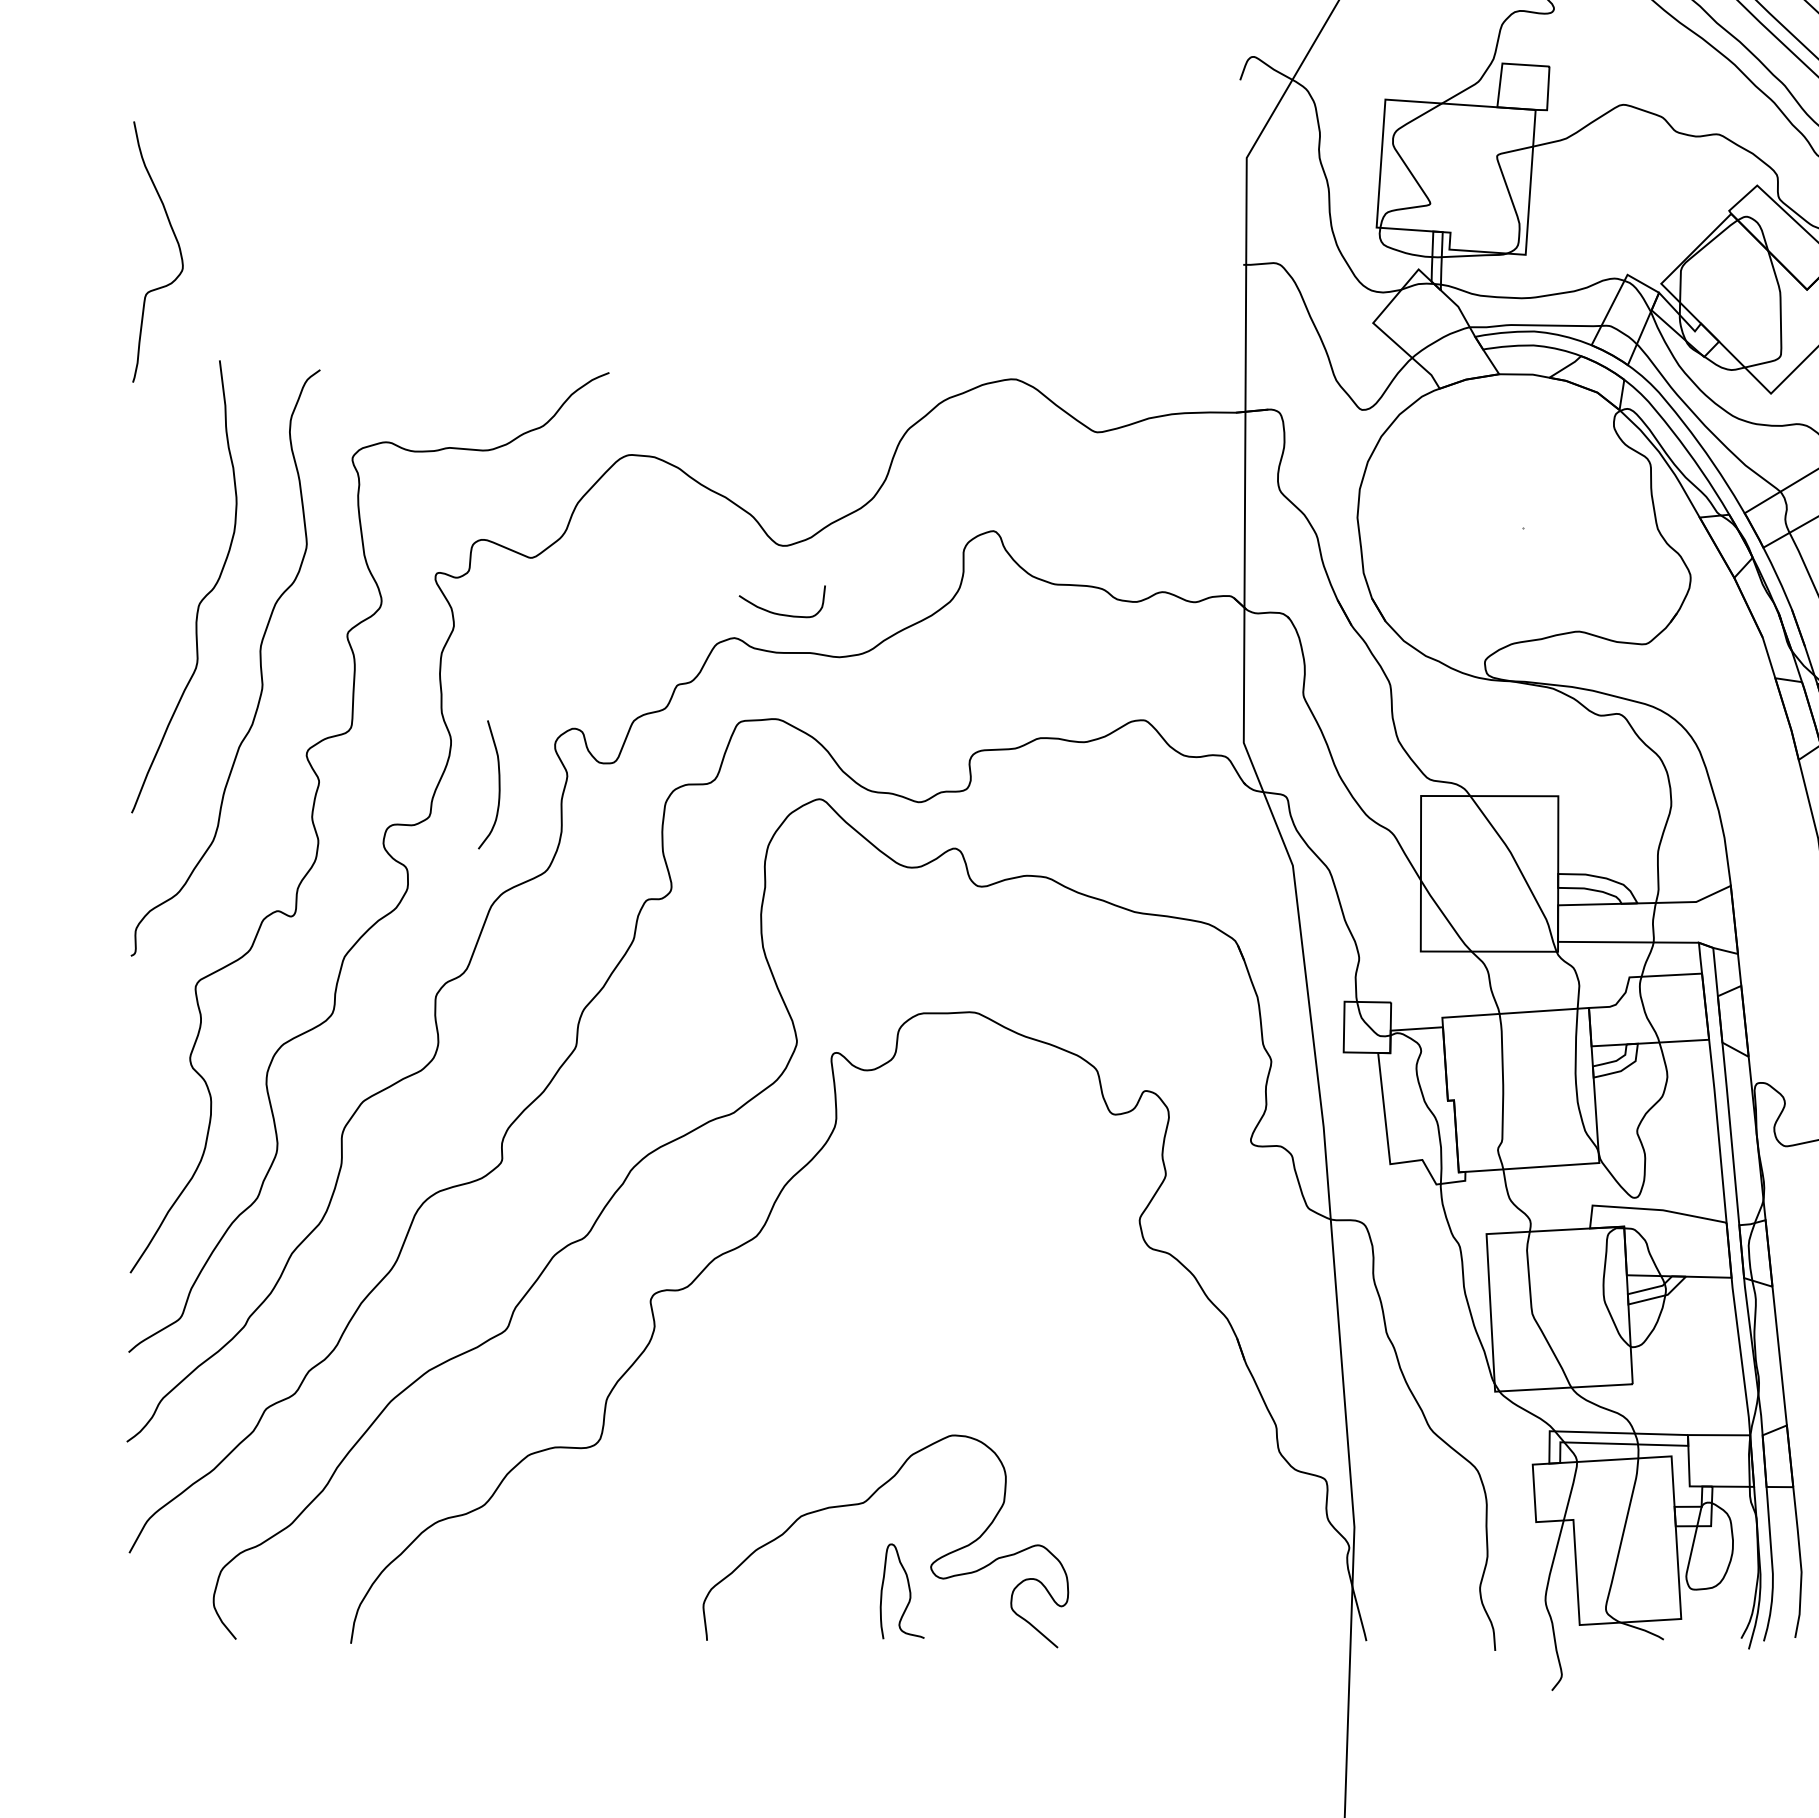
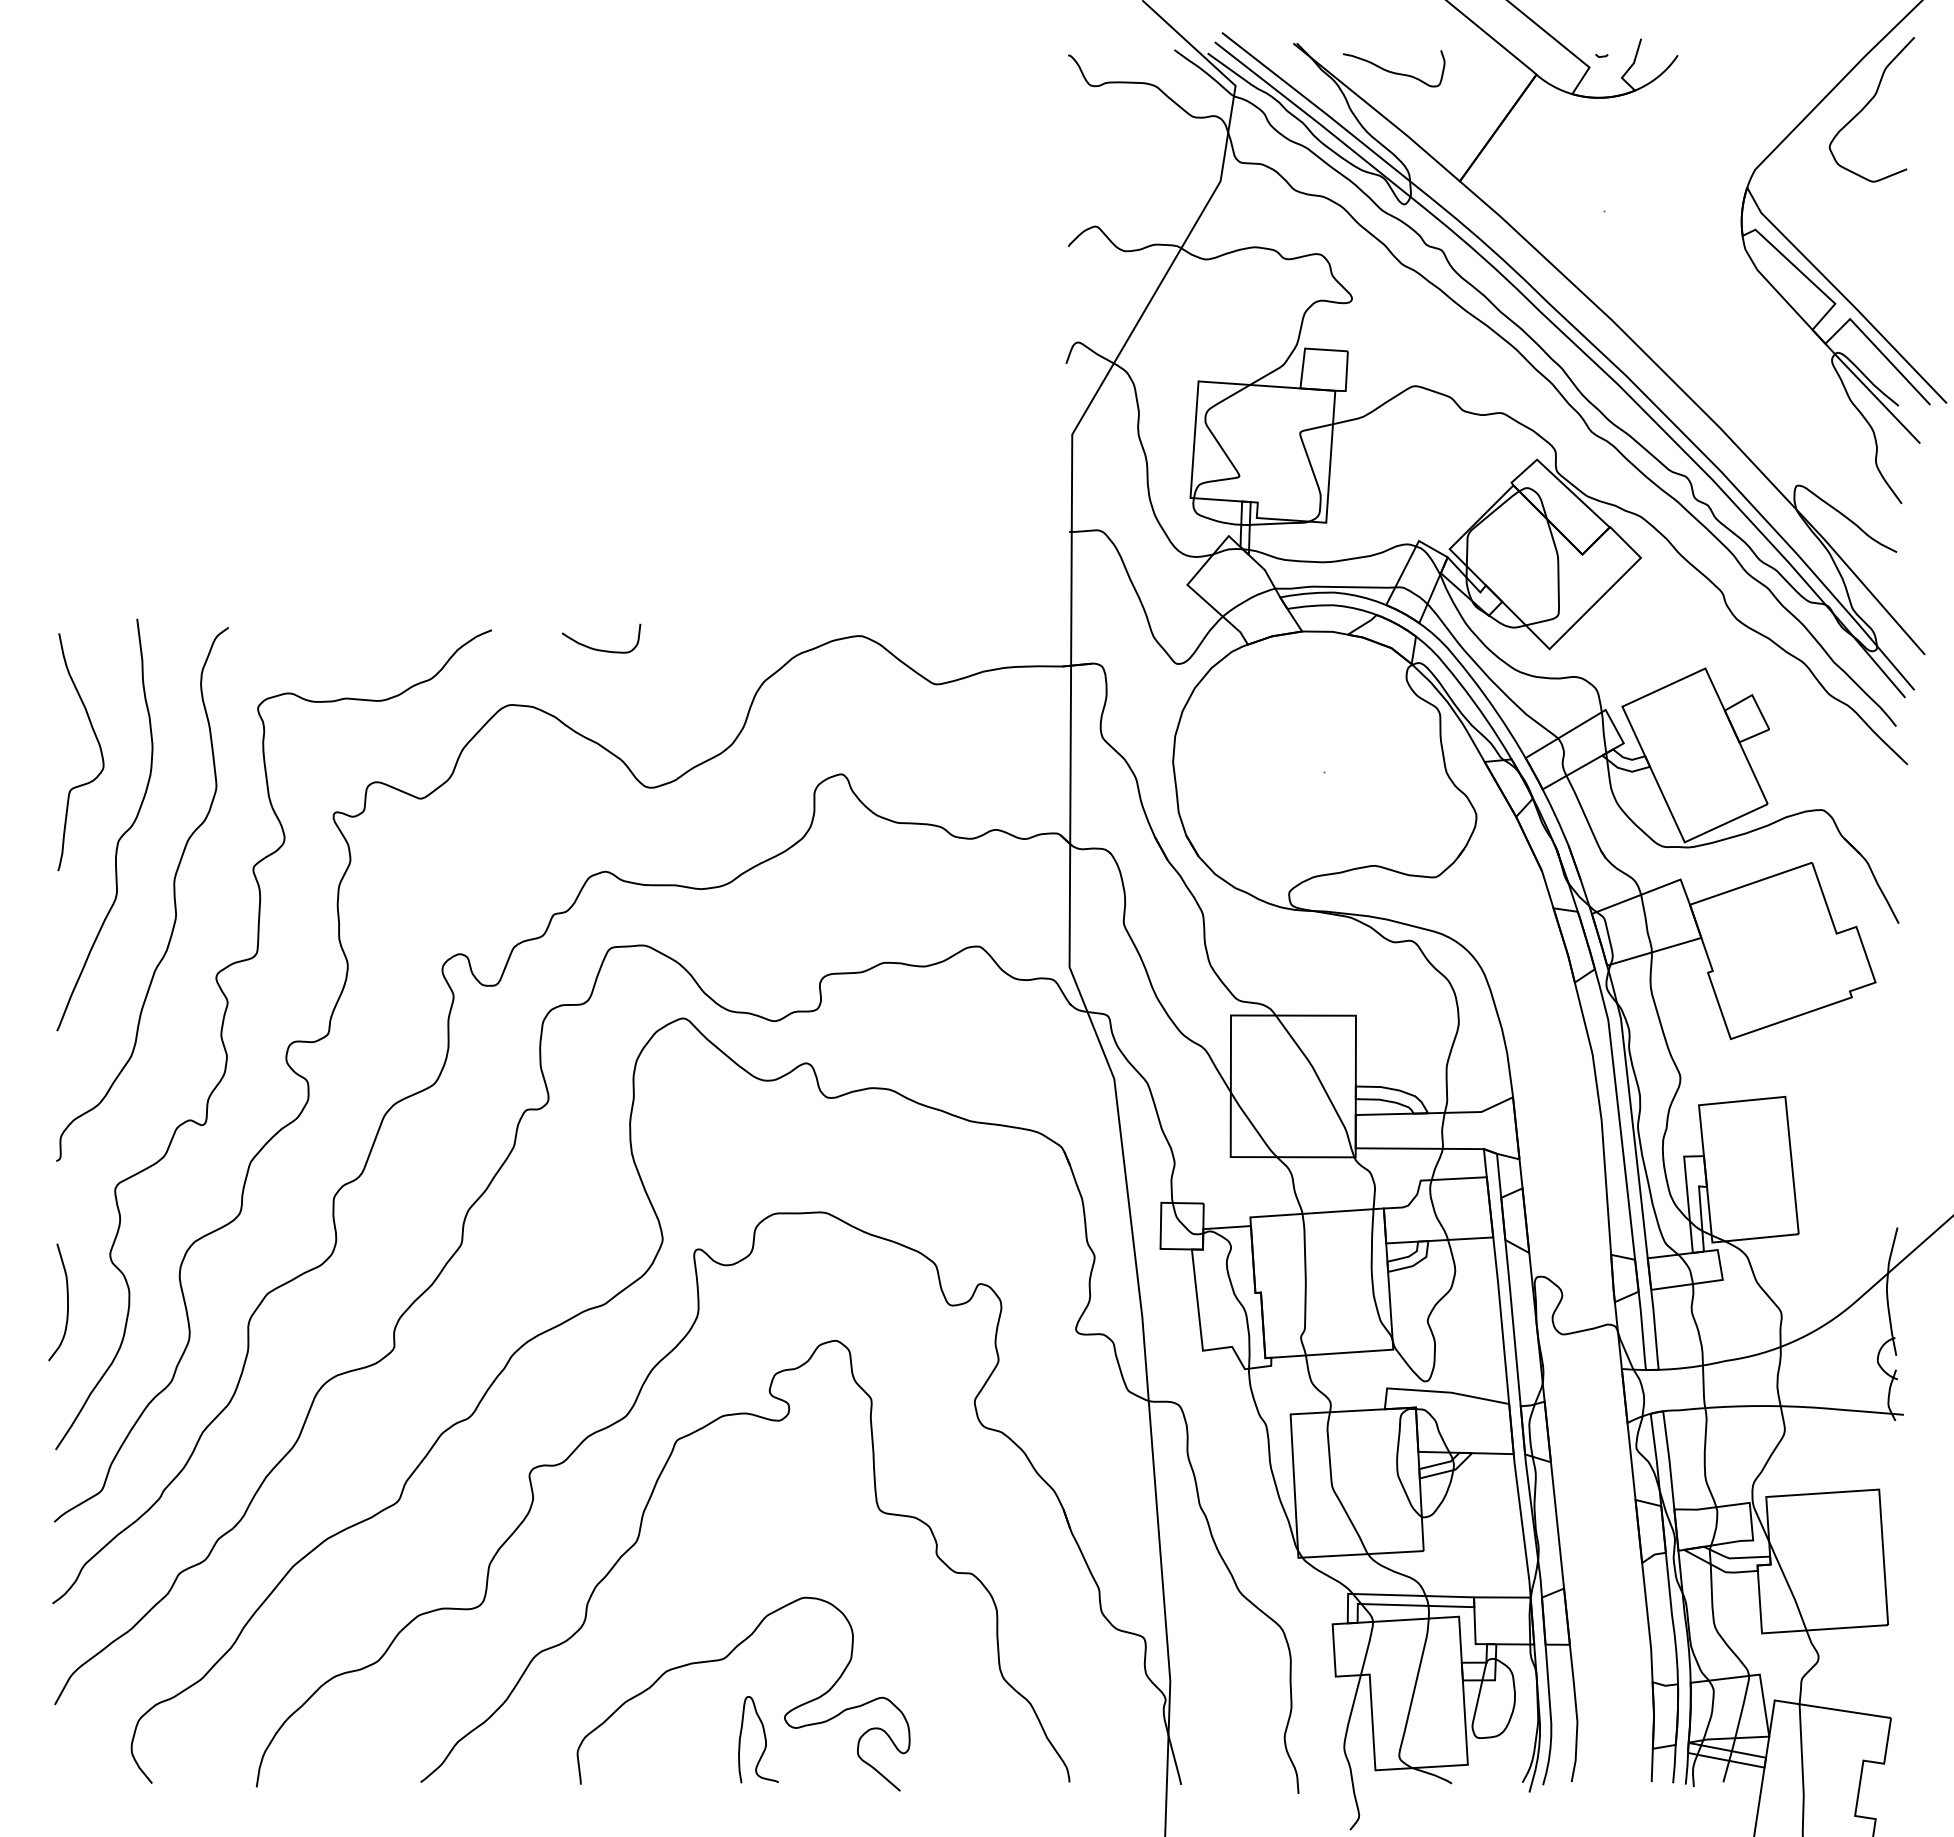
curve: (177, 244) -> (98, 745), moved
curve: (782, 613) -> (601, 649), moved
curve: (499, 785) -> (67, 1302), moved
curve: (772, 1364) -> (640, 1533), added

